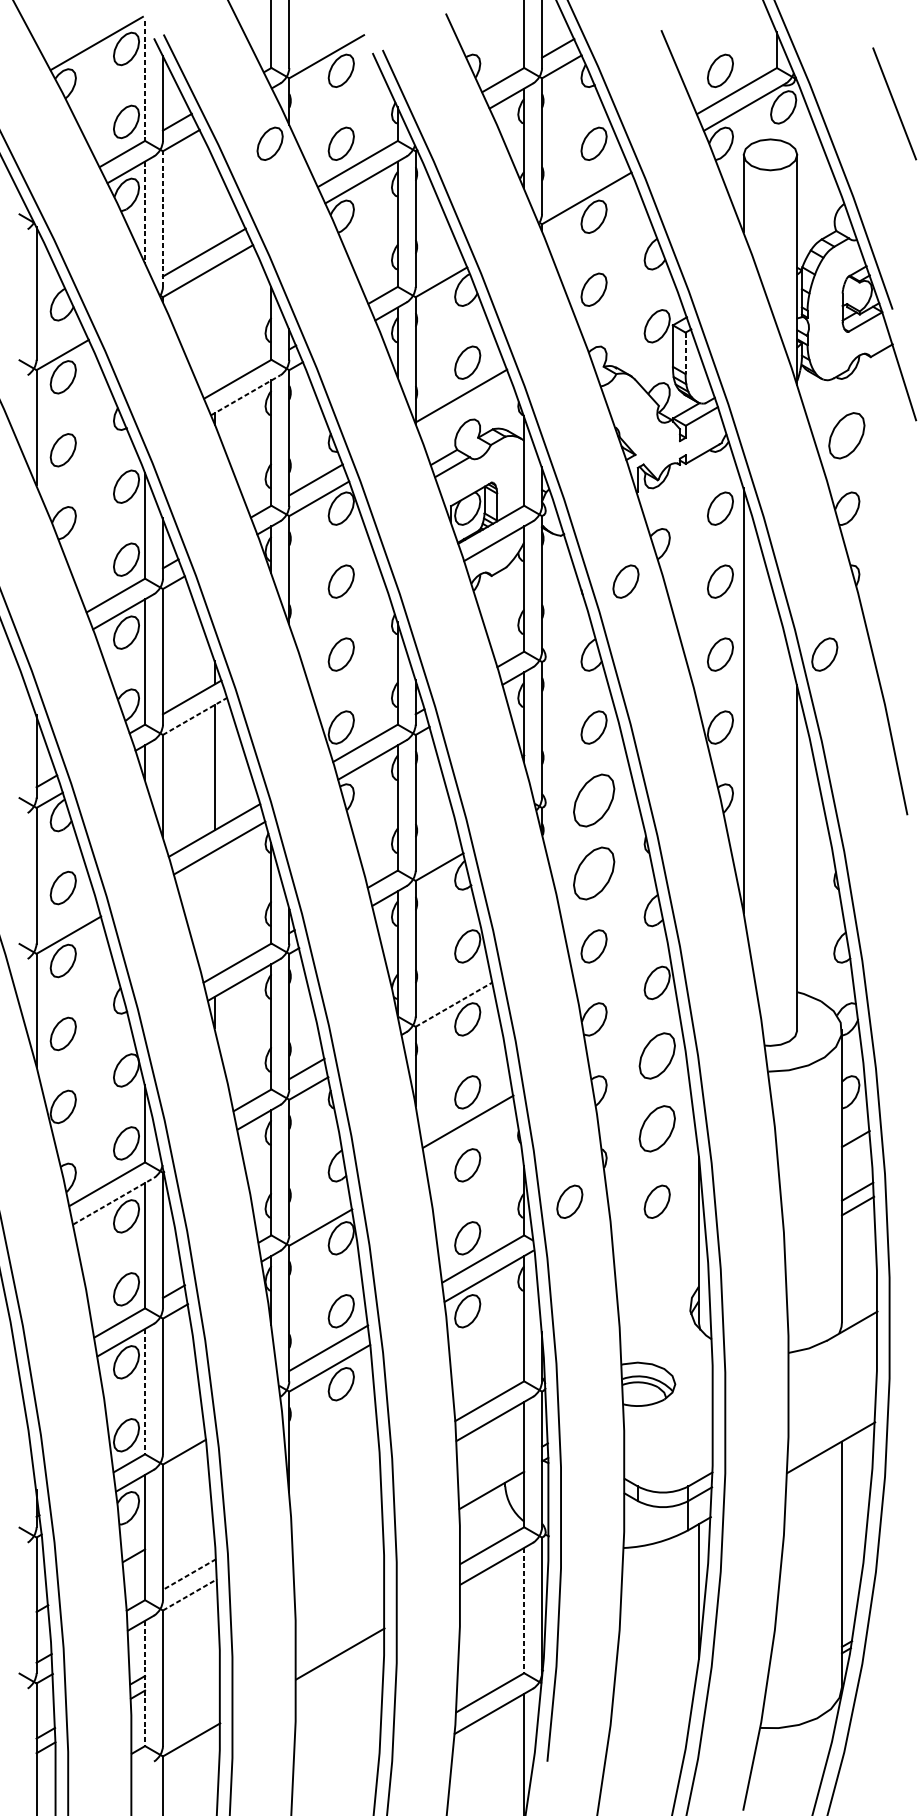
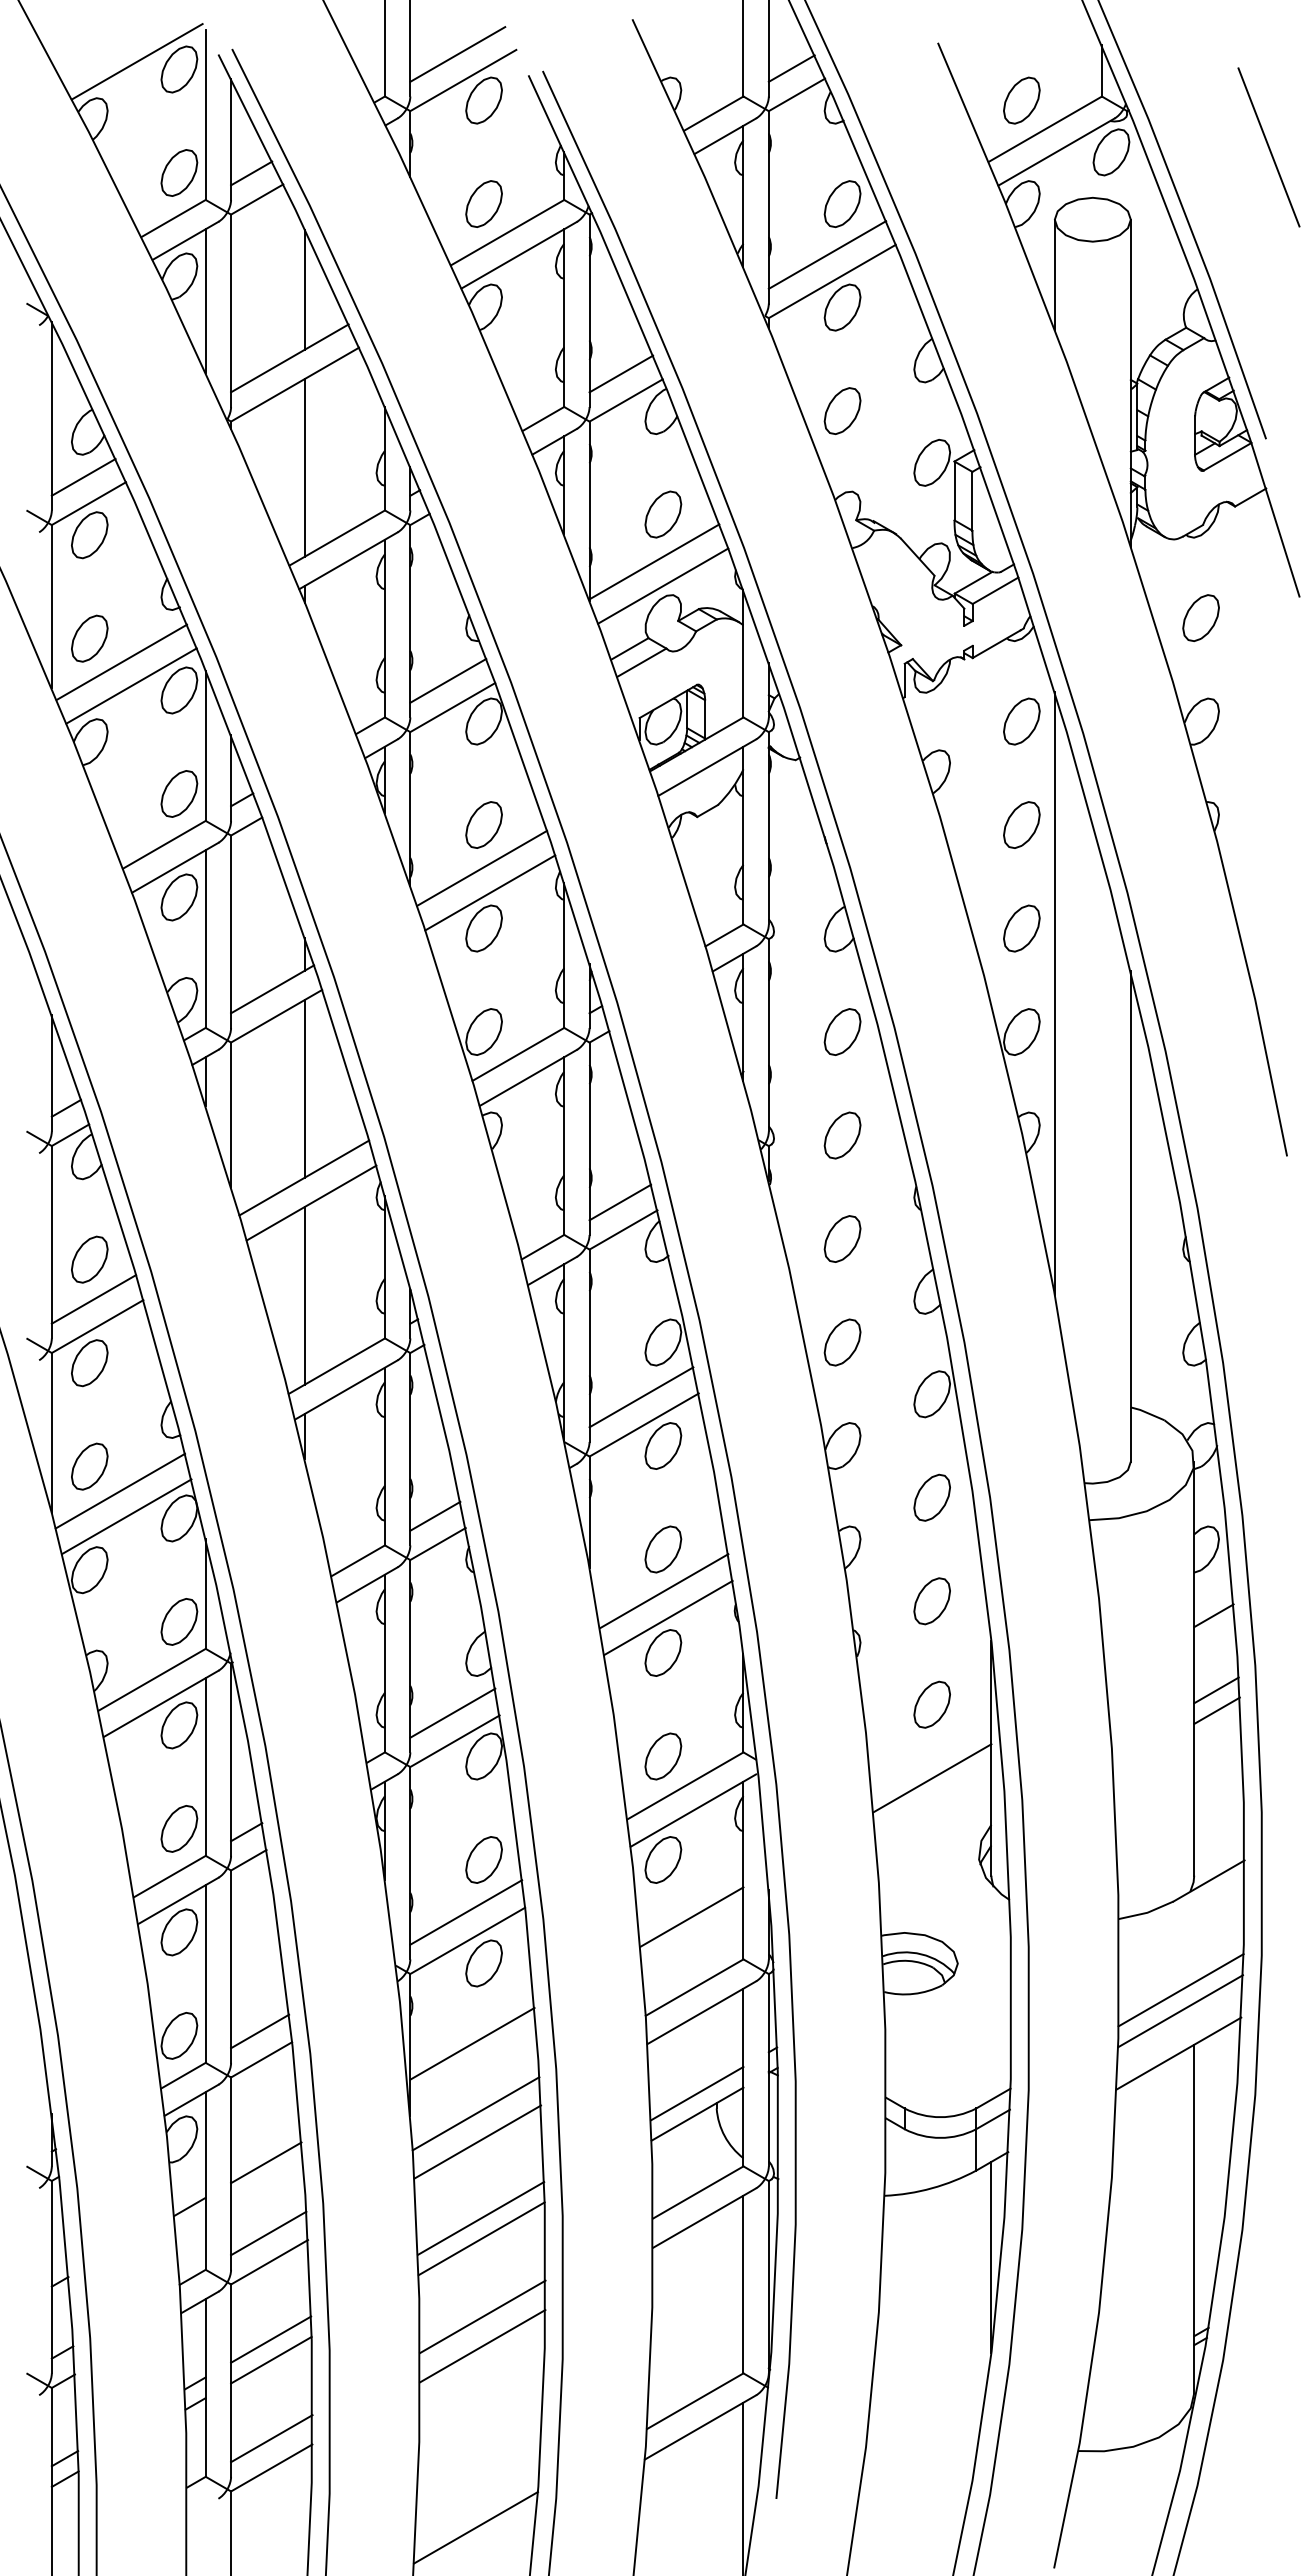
line: (322, 38) -> (457, 54), added
line: (144, 80) -> (205, 114), dashed -> solid
part: (269, 143) -> (382, 203), removed
line: (583, 179) -> (827, 254), added
line: (214, 204) -> (304, 289), added
line: (144, 211) -> (205, 300), dashed -> solid
line: (163, 218) -> (231, 310), dashed -> solid
line: (438, 263) -> (621, 373), added
line: (214, 329) -> (304, 467), added
line: (58, 335) -> (83, 476), added
line: (685, 353) -> (972, 501), dashed -> solid
line: (245, 395) -> (348, 560), dashed -> solid
line: (467, 412) -> (663, 585), added
part: (846, 435) -> (1200, 617), size x0.71
line: (85, 467) -> (121, 662), added
line: (92, 483) -> (131, 685), added
part: (625, 581) -> (887, 824), removed
line: (340, 611) -> (482, 867), added
line: (345, 629) -> (490, 892), added
part: (824, 654) -> (1169, 928), removed
line: (194, 716) -> (276, 1016), dashed -> solid
part: (594, 800) -> (842, 1135), size x0.62
line: (437, 847) -> (620, 1202), added
part: (594, 873) -> (842, 1238), size x0.62
line: (214, 913) -> (304, 1295), added
line: (65, 916) -> (93, 1299), added
line: (452, 985) -> (641, 1397), added
line: (454, 1004) -> (644, 1424), dashed -> solid
line: (84, 1050) -> (120, 1490), added
part: (656, 1055) -> (931, 1497), size x0.71
line: (89, 1069) -> (126, 1516), added
part: (656, 1129) -> (931, 1601), size x0.71
line: (471, 1140) -> (668, 1617), added
line: (113, 1200) -> (161, 1703), dashed -> solid
part: (569, 1201) -> (807, 1704), removed
line: (319, 1207) -> (452, 1712), added
line: (657, 1253) -> (932, 1778), added
line: (487, 1351) -> (691, 1916), added
line: (144, 1391) -> (205, 1973), dashed -> solid
line: (832, 1403) -> (1180, 1990), added
line: (832, 1418) -> (1180, 2011), added
line: (183, 1432) -> (260, 2031), added
line: (333, 1440) -> (472, 2043), added
line: (491, 1475) -> (697, 2093), added
line: (335, 1489) -> (475, 2113), added
line: (336, 1509) -> (477, 2141), added
line: (187, 1524) -> (266, 2162), added
line: (339, 1564) -> (481, 2218), added
line: (189, 1574) -> (268, 2233), dashed -> solid
line: (339, 1578) -> (481, 2238), added
line: (190, 1595) -> (269, 2262), dashed -> solid
line: (524, 1610) -> (743, 2284), dashed -> solid
line: (340, 1633) -> (482, 2316), added
line: (191, 1649) -> (271, 2339), added
line: (191, 1663) -> (271, 2359), added
line: (144, 1683) -> (205, 2387), dashed -> solid
line: (191, 1719) -> (271, 2438), added
line: (335, 1781) -> (475, 2527), added

